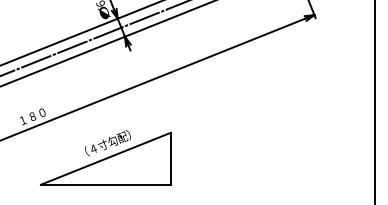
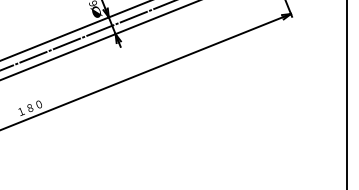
part: (105, 158) -> (97, 146), removed

